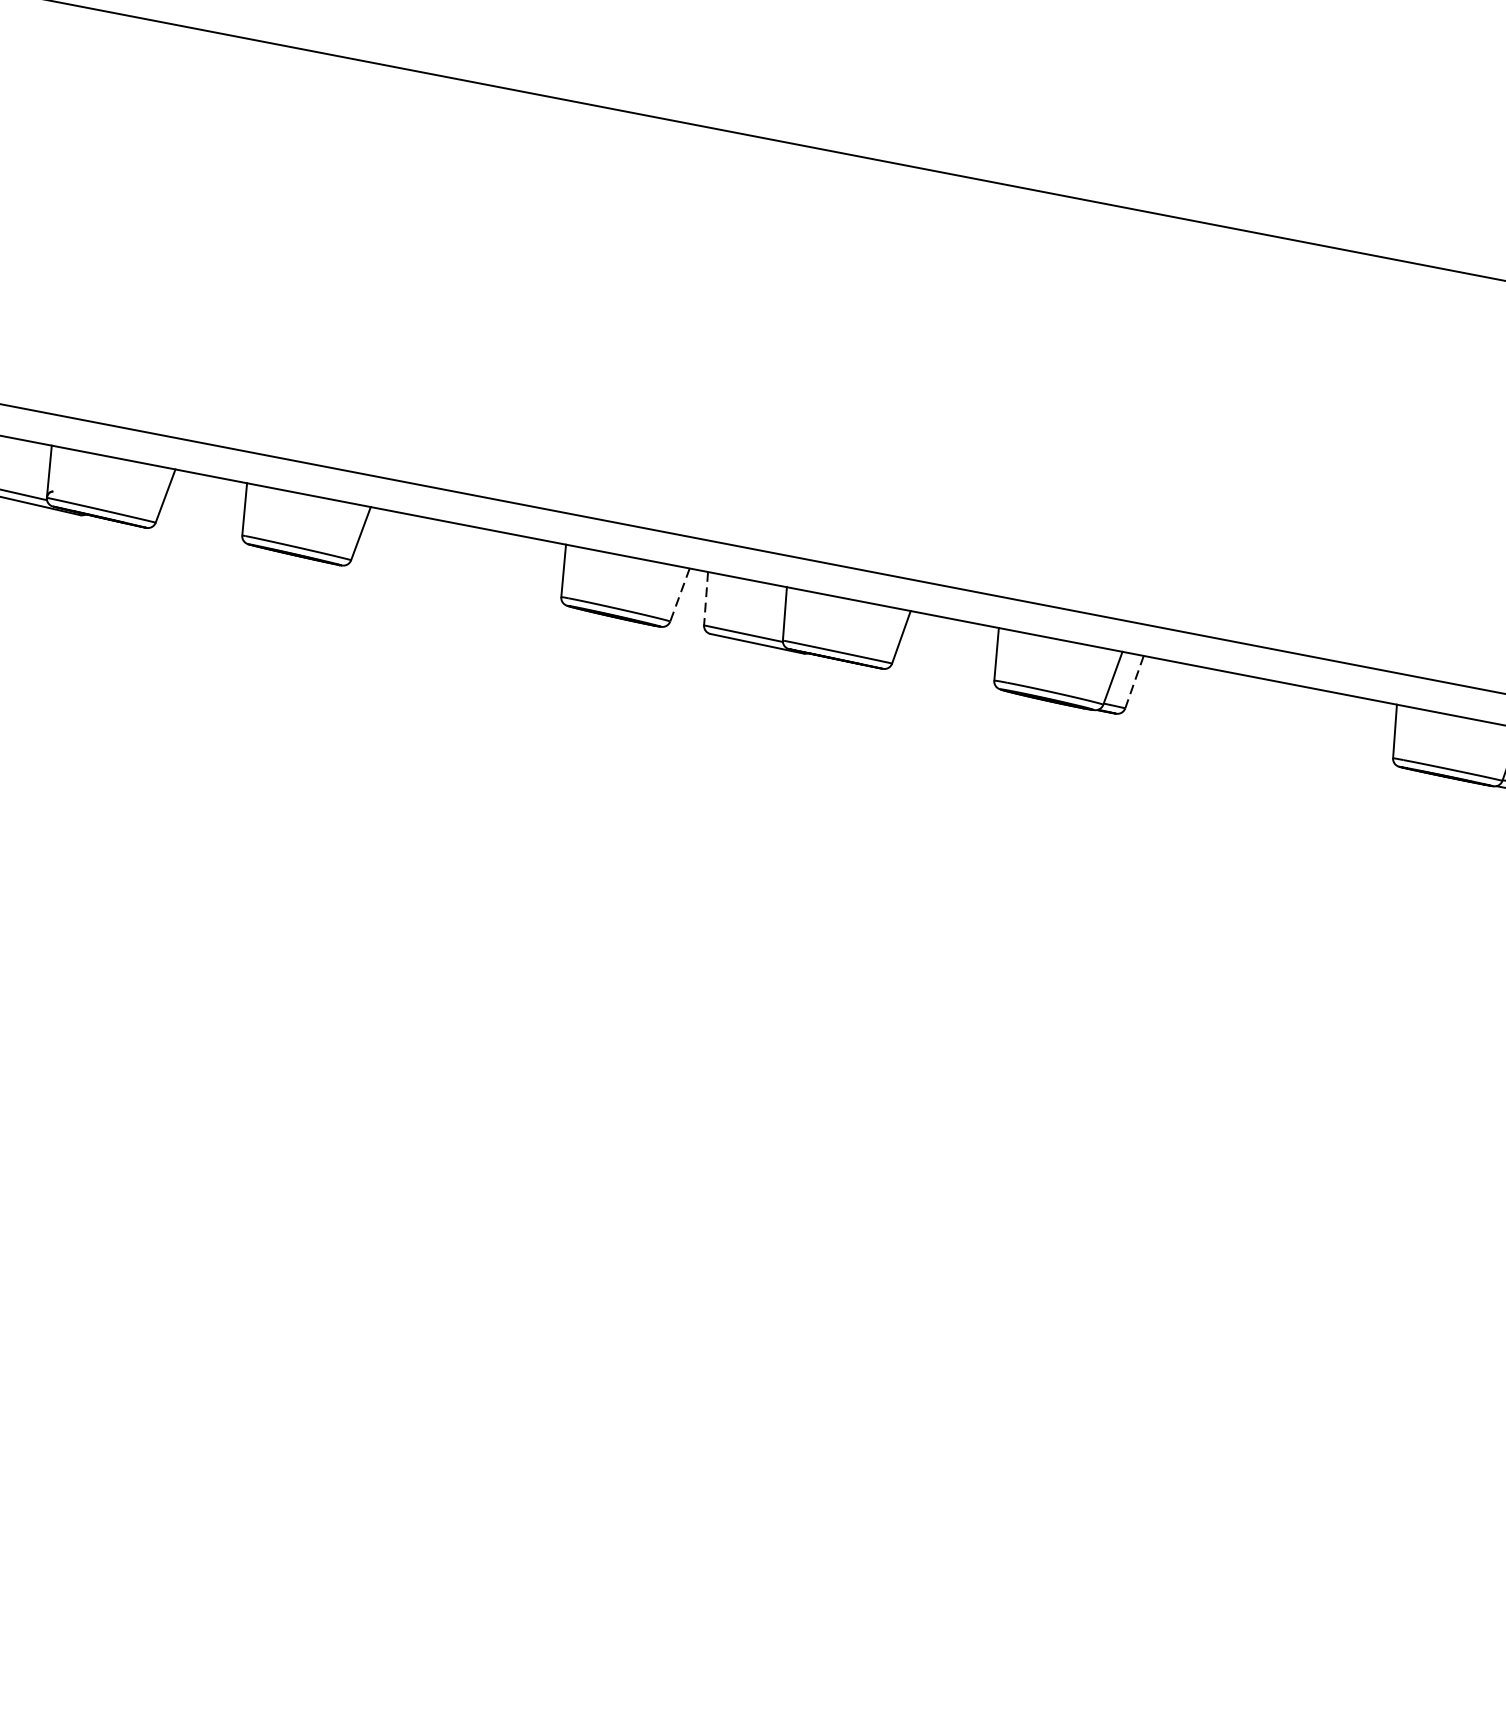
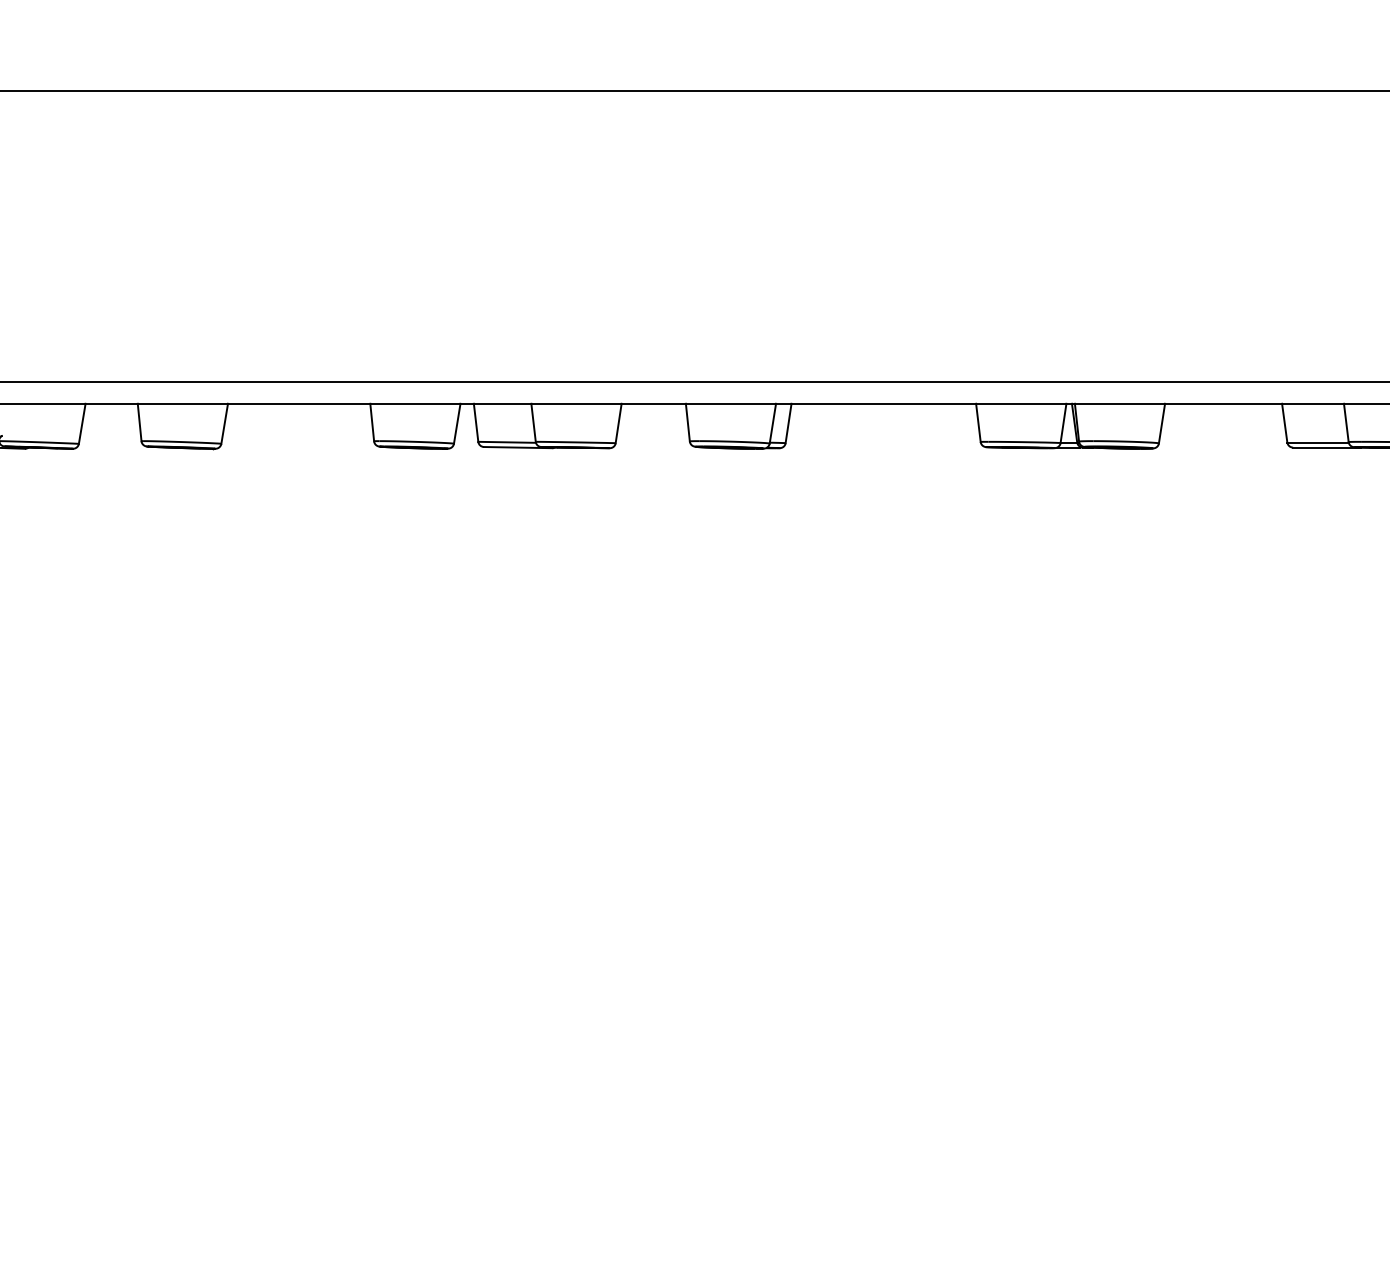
line: (680, 596) -> (457, 424), dashed -> solid
line: (706, 599) -> (476, 423), dashed -> solid
line: (1134, 682) -> (788, 423), dashed -> solid

